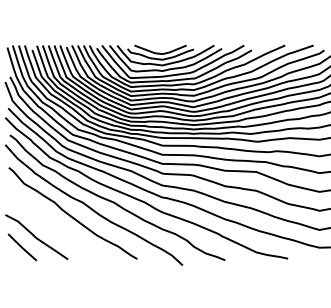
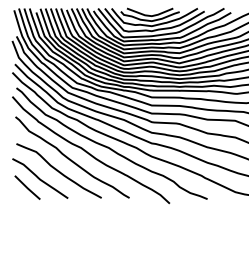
curve: (57, 228) -> (58, 170), added

